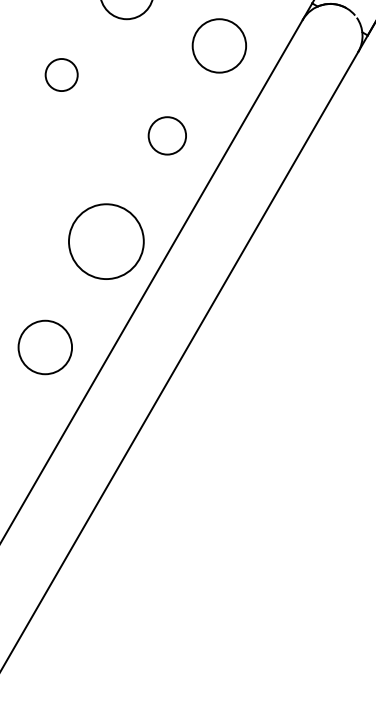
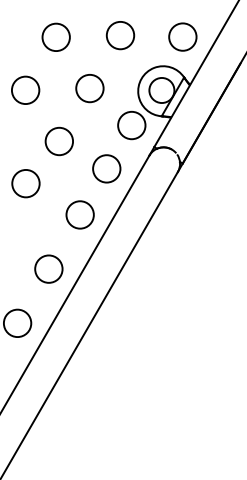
circle: (60, 74) -> (25, 183), size x1.67
circle: (166, 134) -> (79, 214), size x1.43
circle: (105, 240) -> (48, 268), size x0.71

